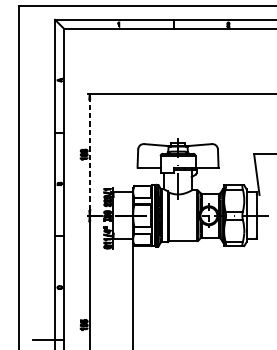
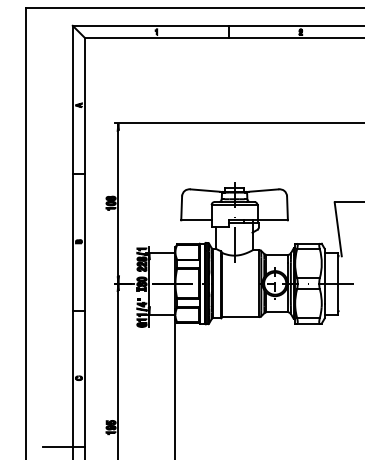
line: (89, 154) -> (118, 203), dashed -> solid

